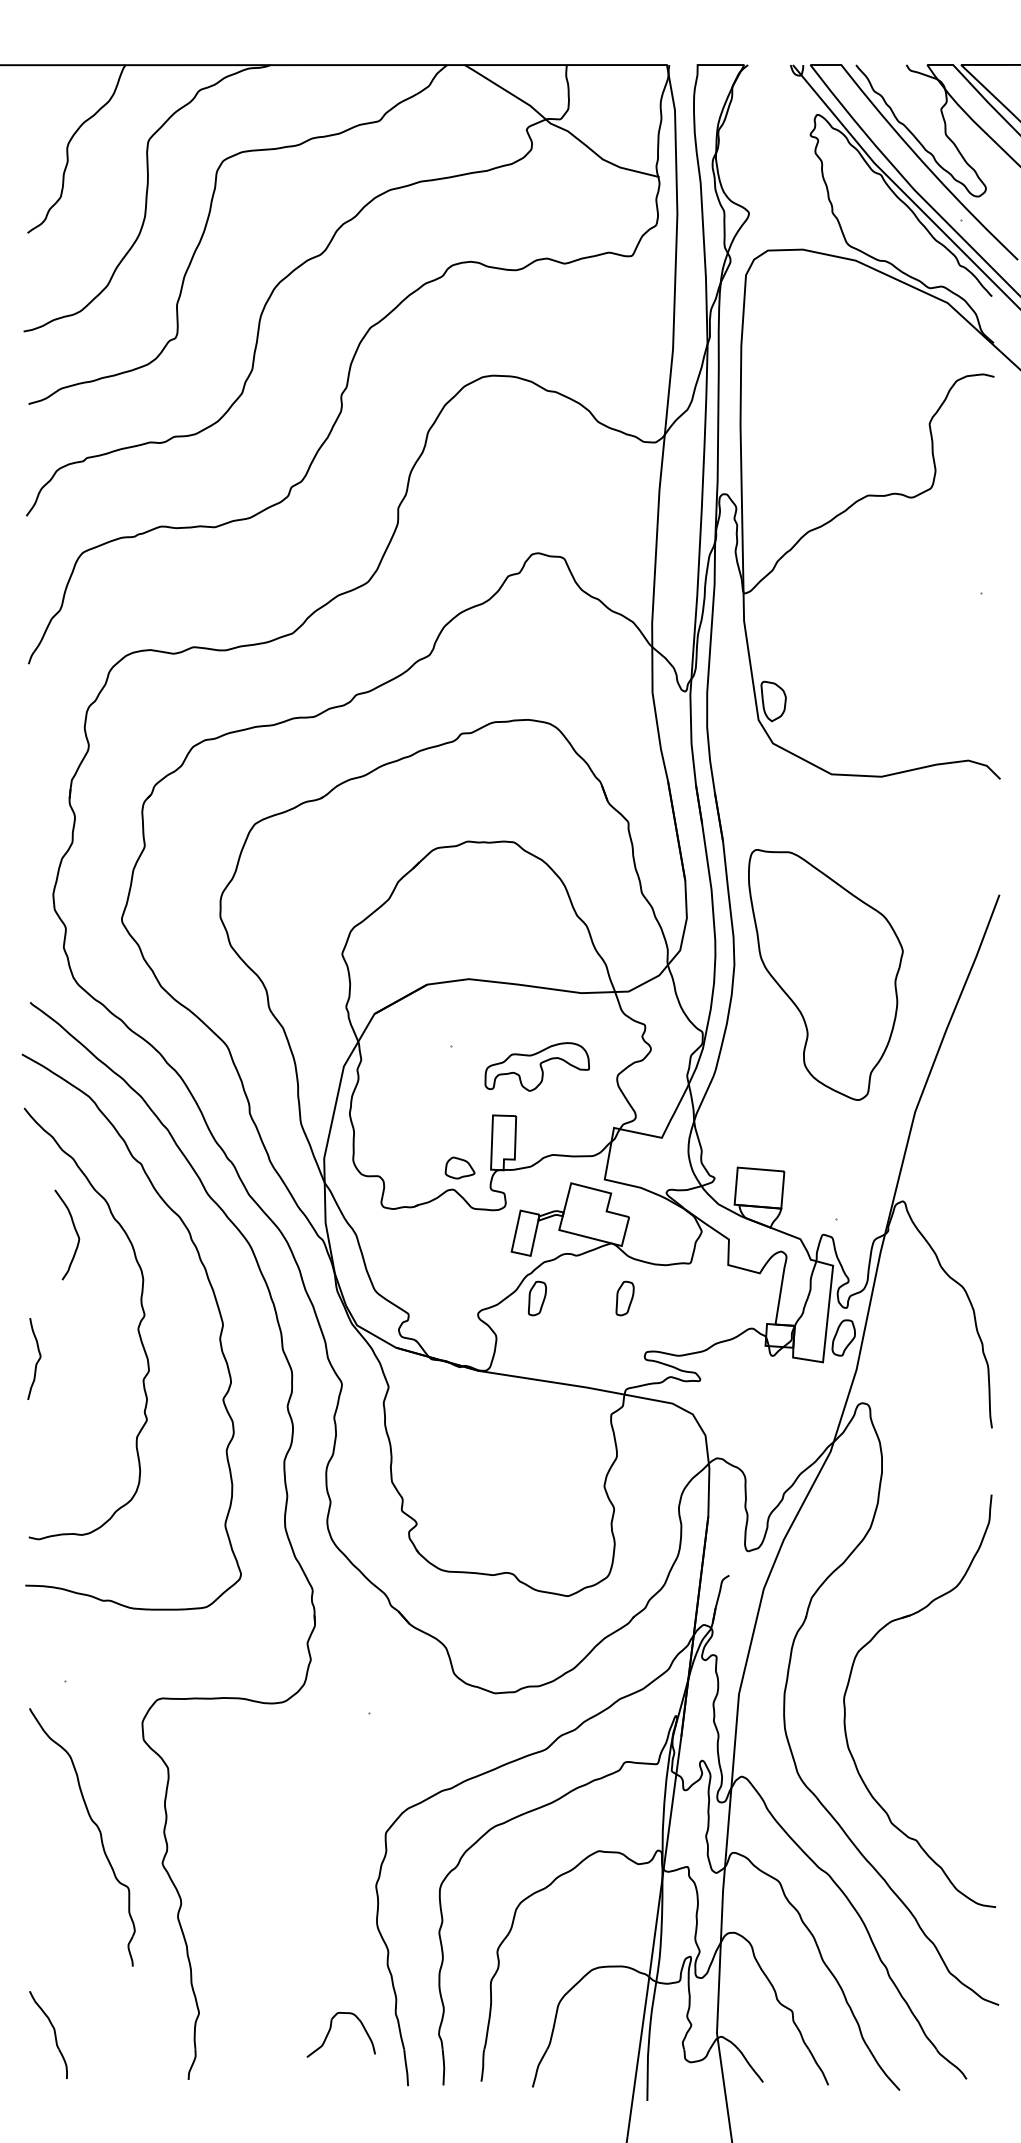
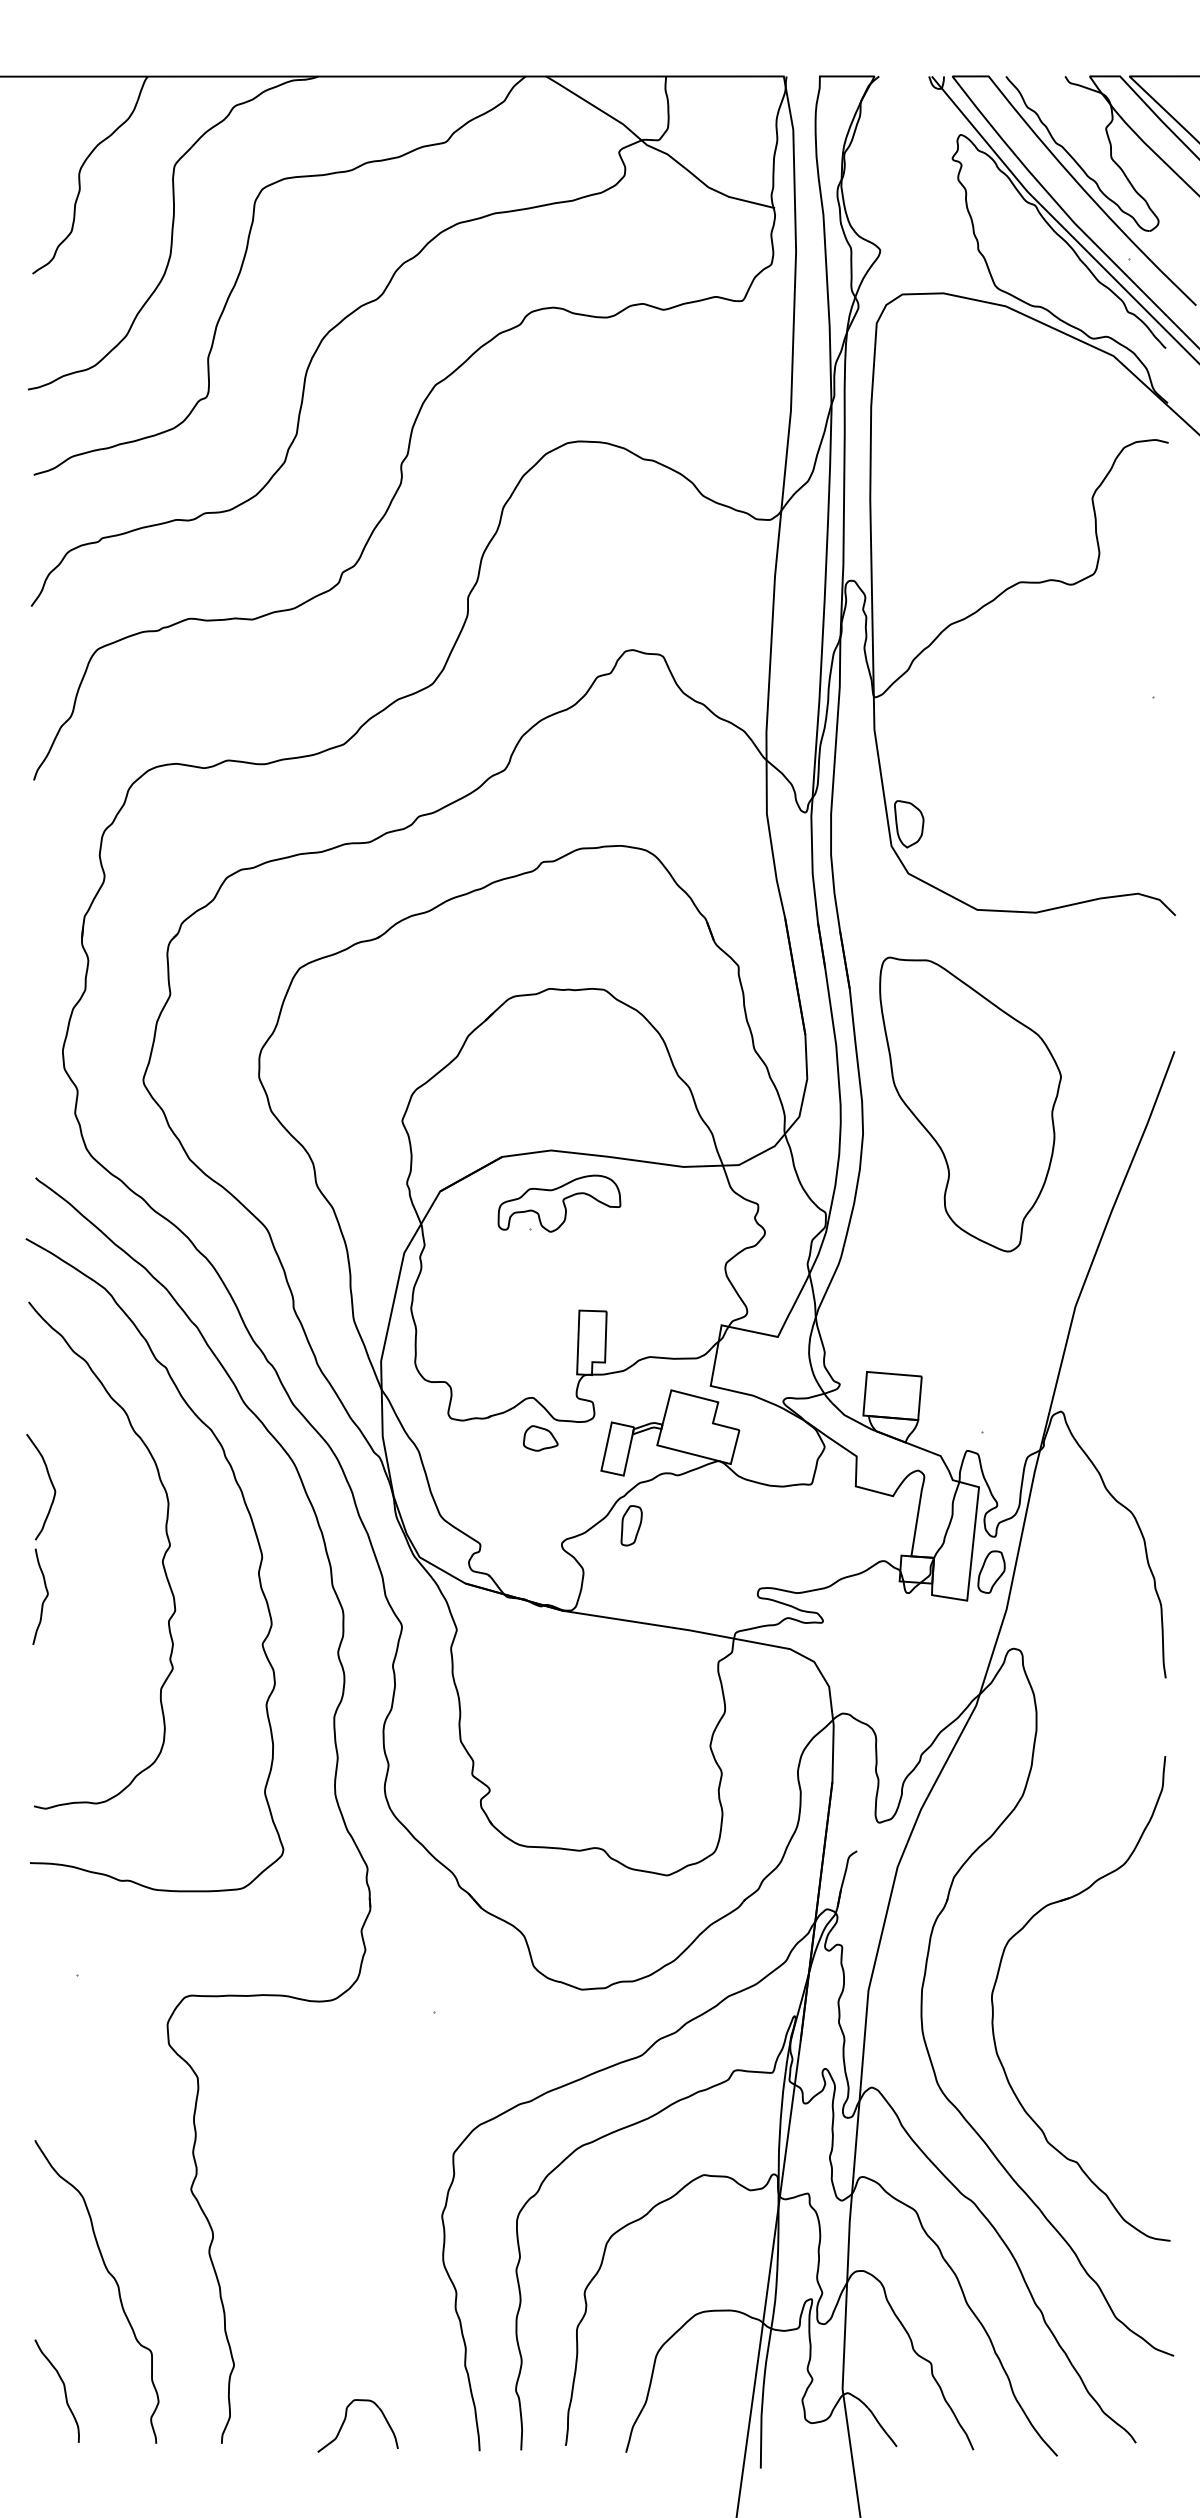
part: (825, 974) -> (970, 1104), moved
part: (537, 1066) -> (559, 1203), moved
part: (459, 1168) -> (540, 1438), moved
curve: (75, 1231) -> (50, 1482), moved
part: (624, 1298) -> (734, 1525), removed
part: (96, 1826) -> (113, 2279), moved
part: (330, 2030) -> (345, 2420), moved

